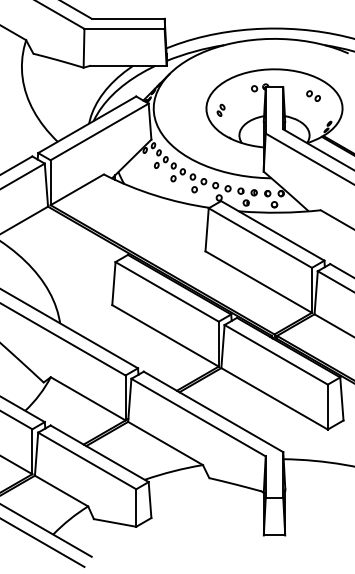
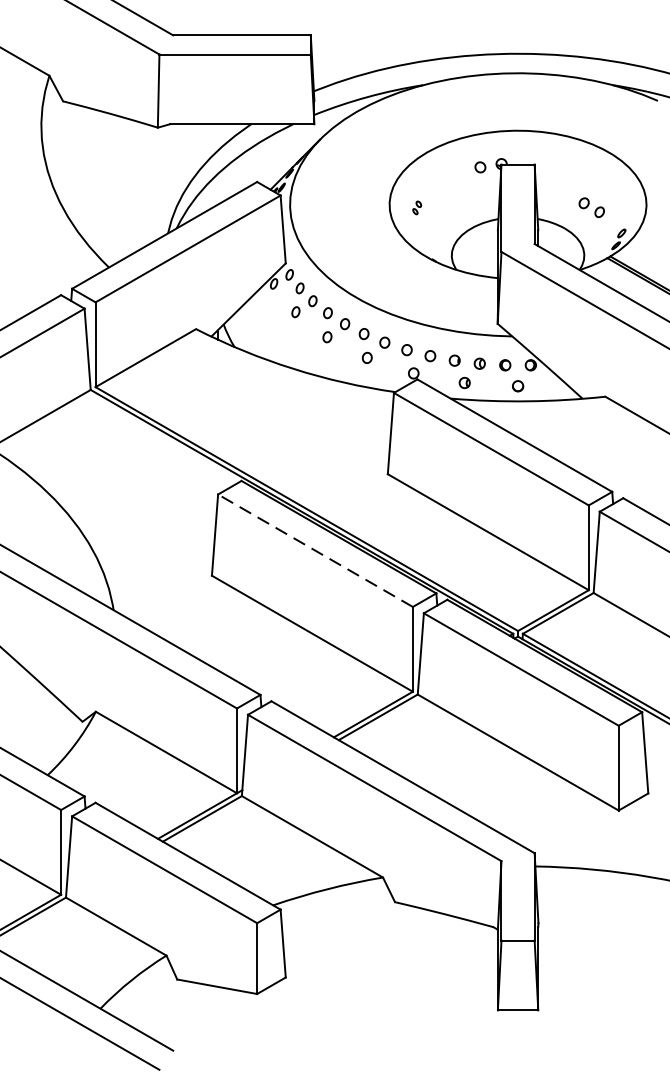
part: (313, 95) -> (591, 206), moved
part: (220, 109) -> (416, 206), size x0.6
line: (167, 291) -> (316, 549), solid -> dashed

